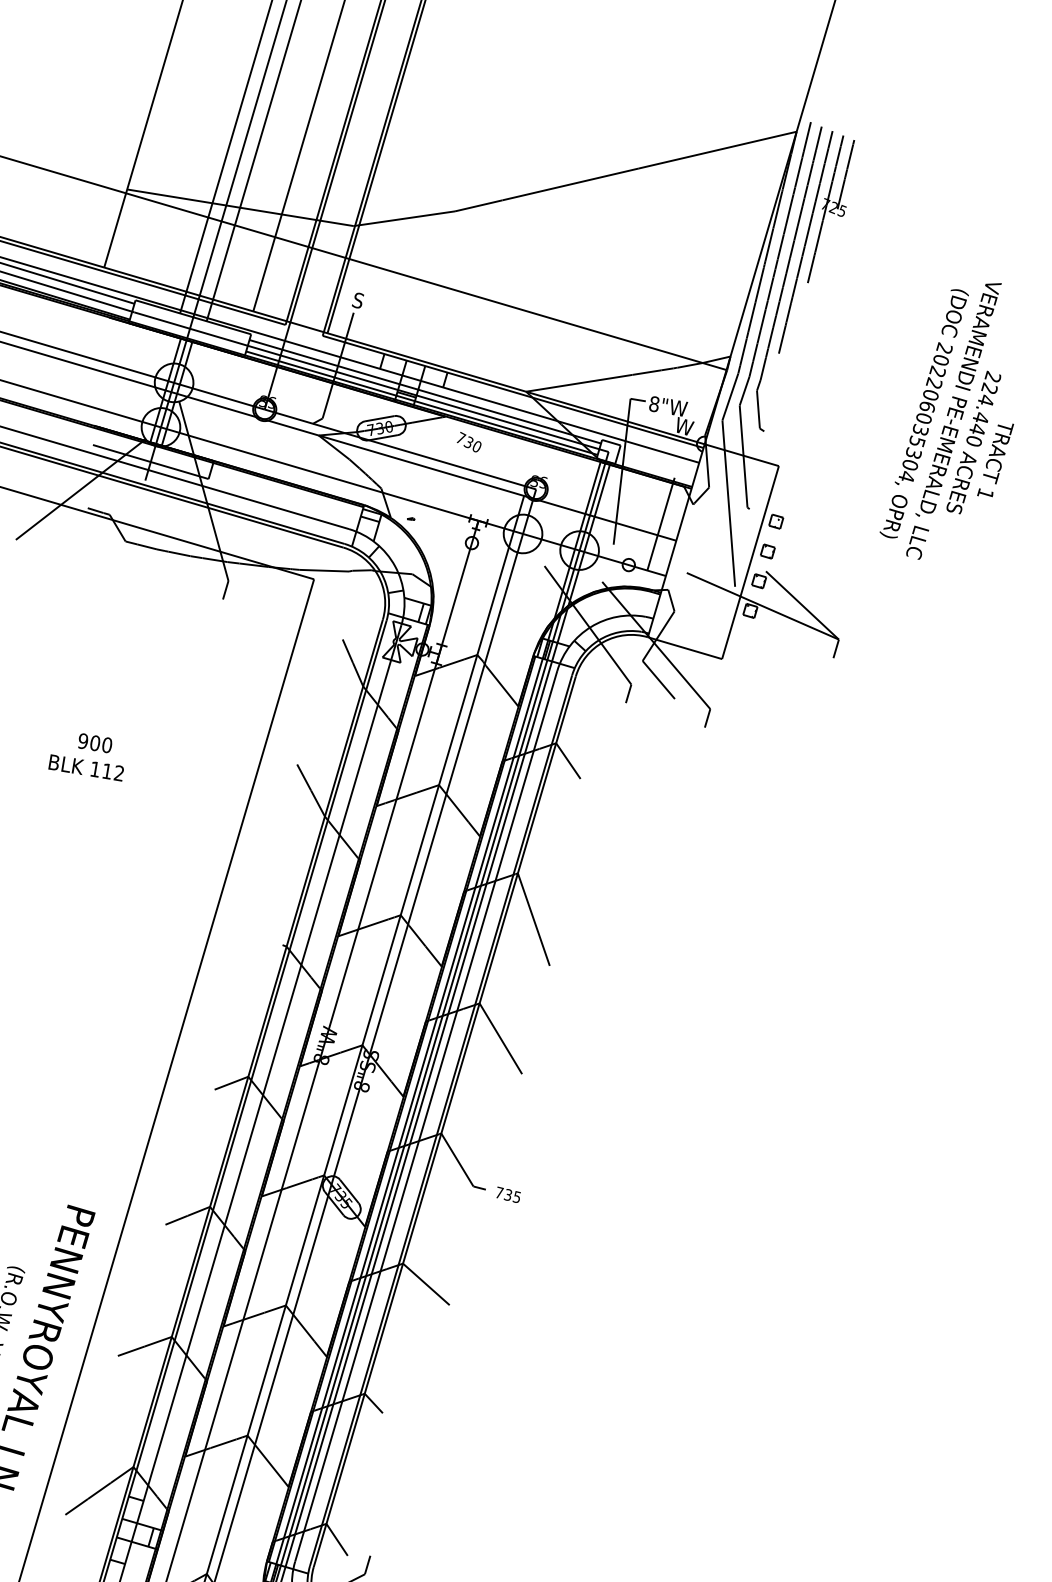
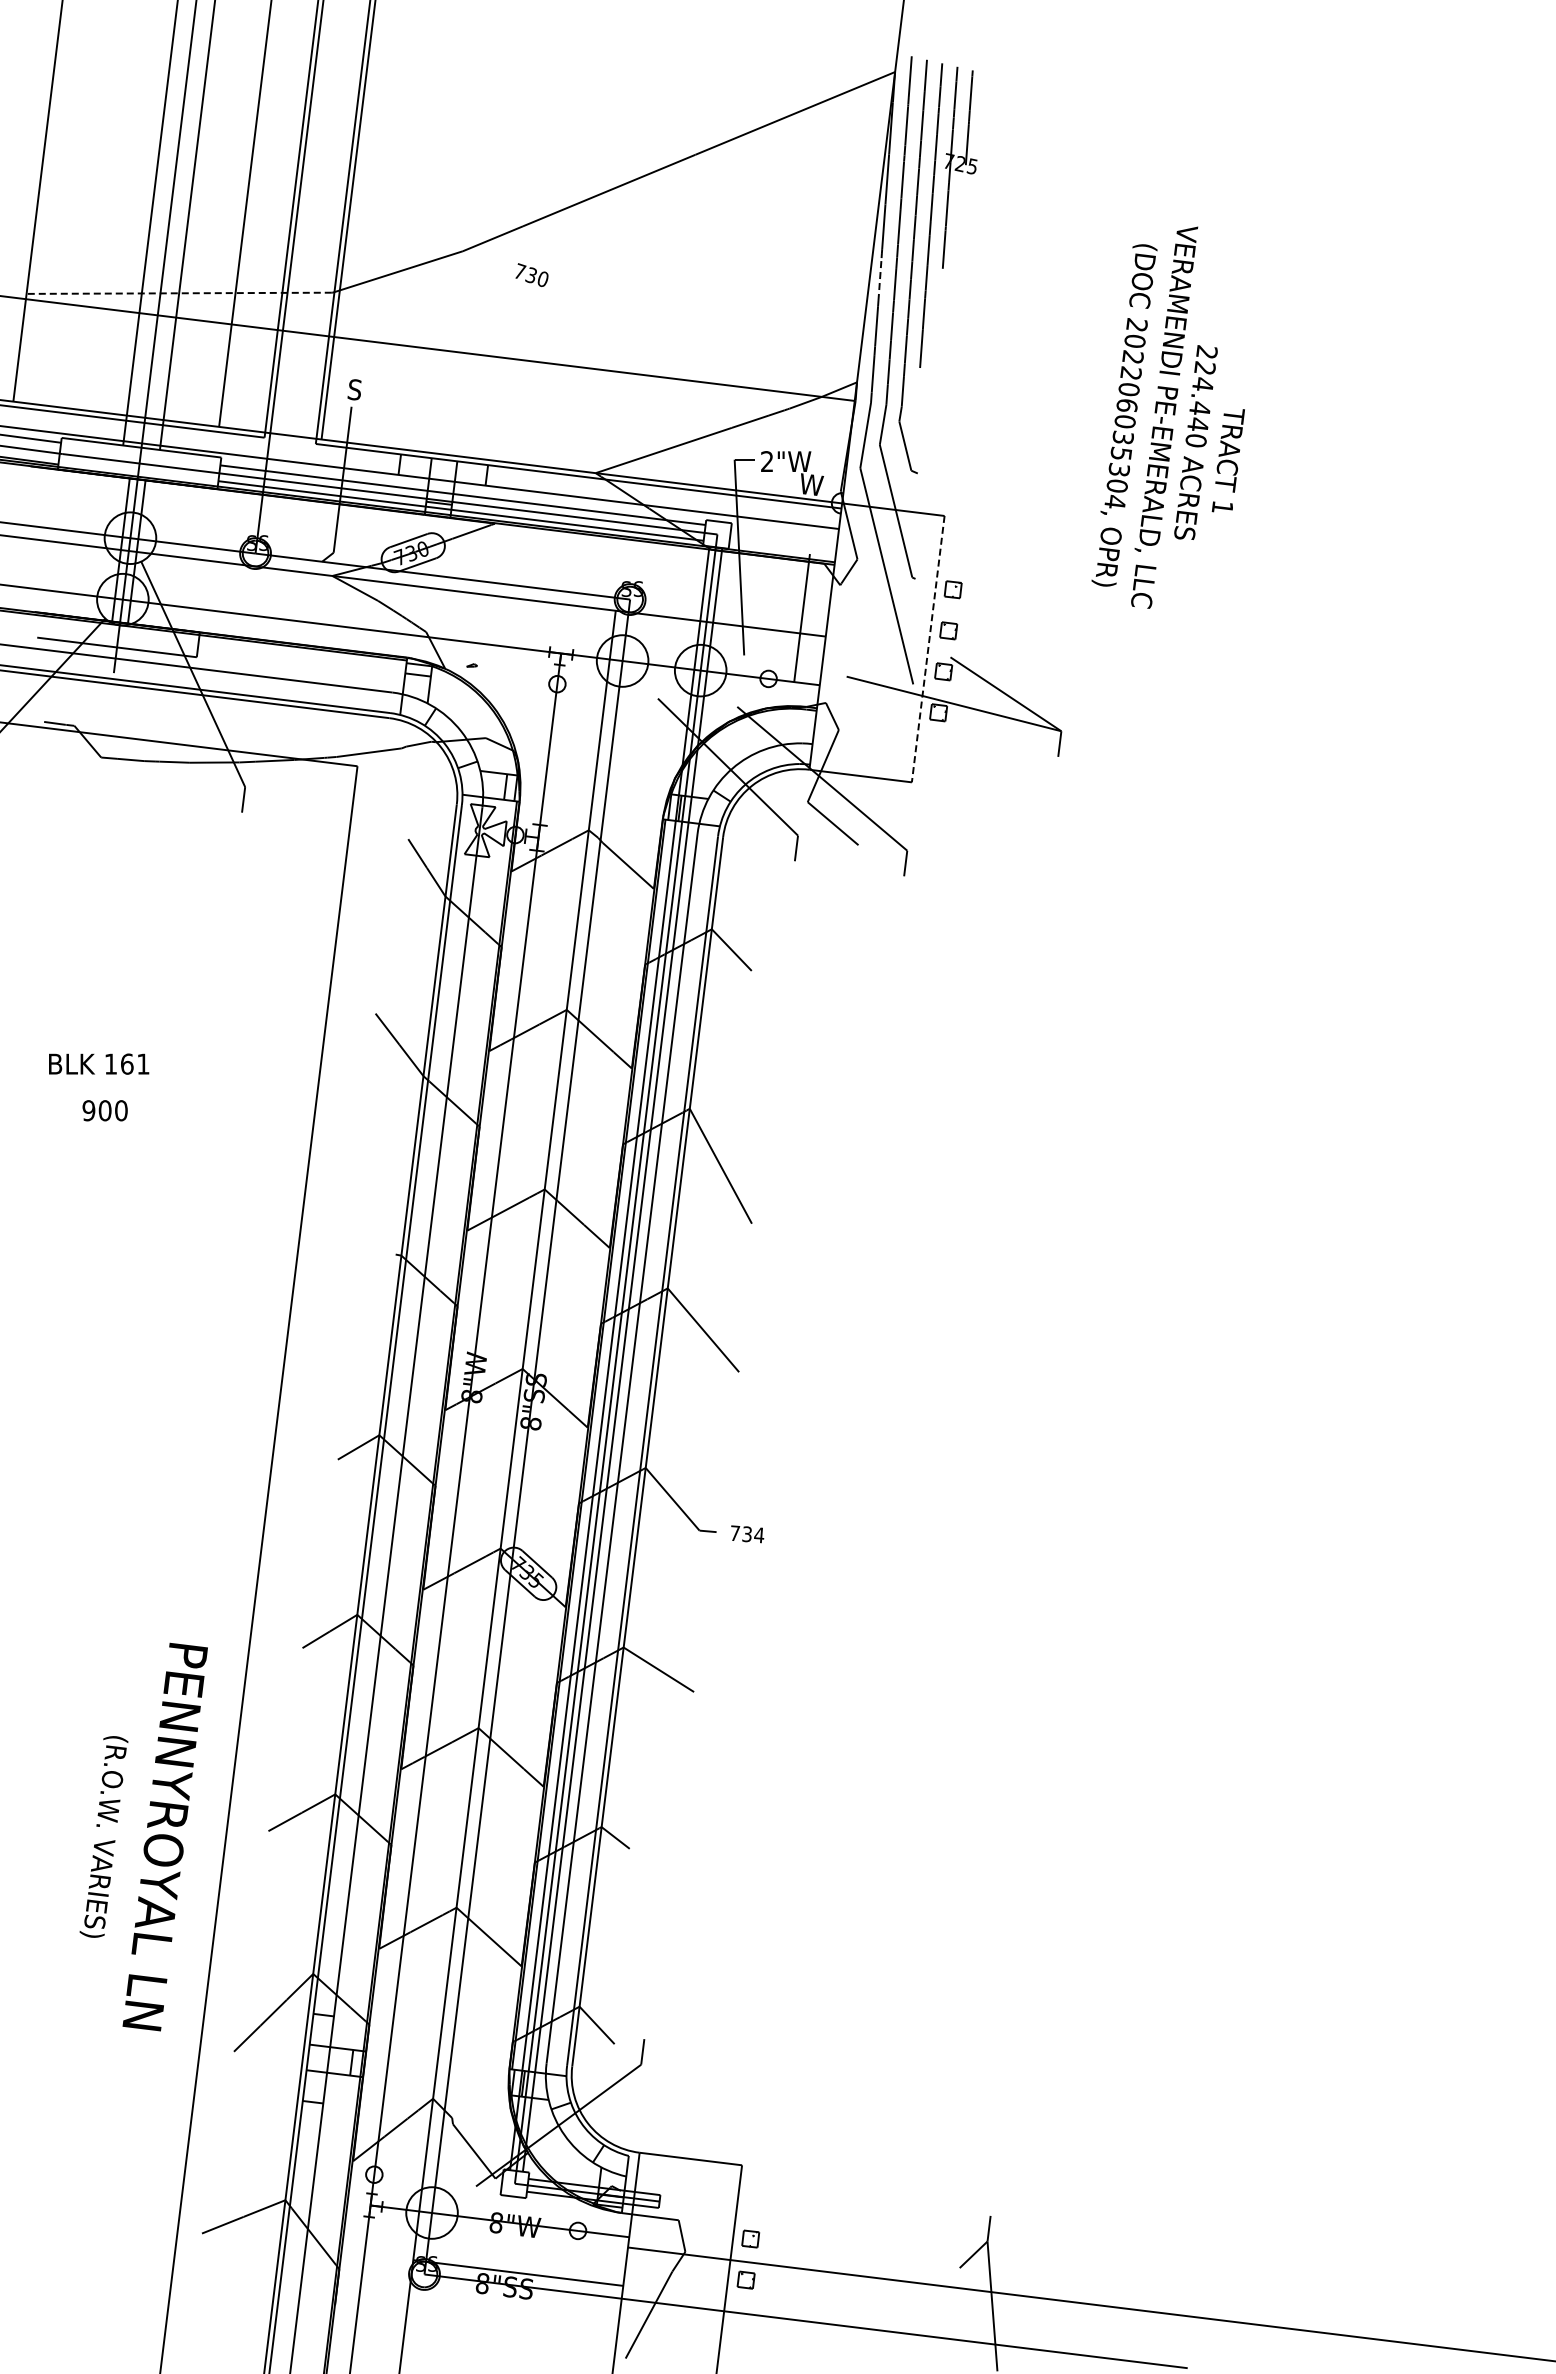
line: (240, 207) -> (179, 293), solid -> dashed
line: (760, 283) -> (880, 279), solid -> dashed
text: (654, 404) -> (767, 461), 8"W -> 2"W
text: (469, 441) -> (531, 274), moved
line: (750, 562) -> (928, 649), solid -> dashed
text: (94, 743) -> (104, 1110), moved
text: (113, 771) -> (135, 1063), 112 -> 161
text: (517, 1197) -> (759, 1535), 735 -> 734

